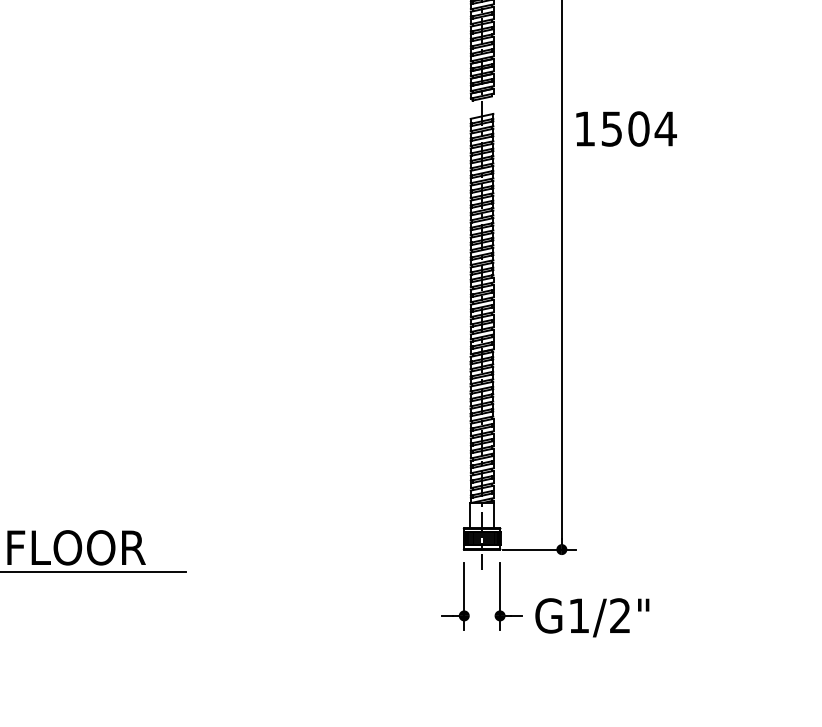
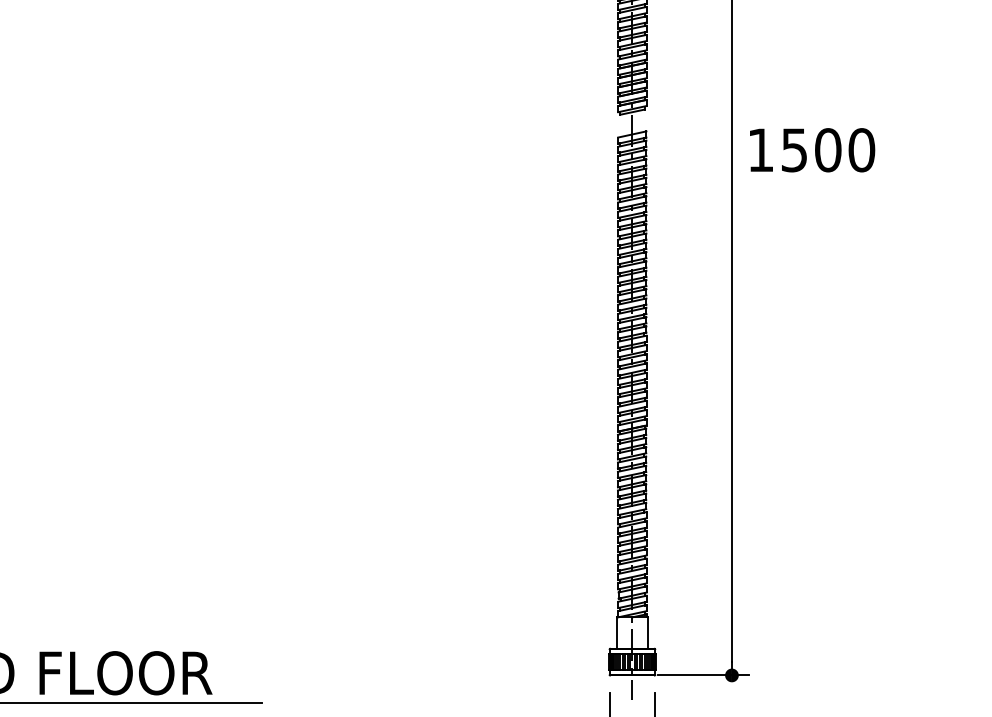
text: (665, 128) -> (861, 149), 1504 -> 1500

